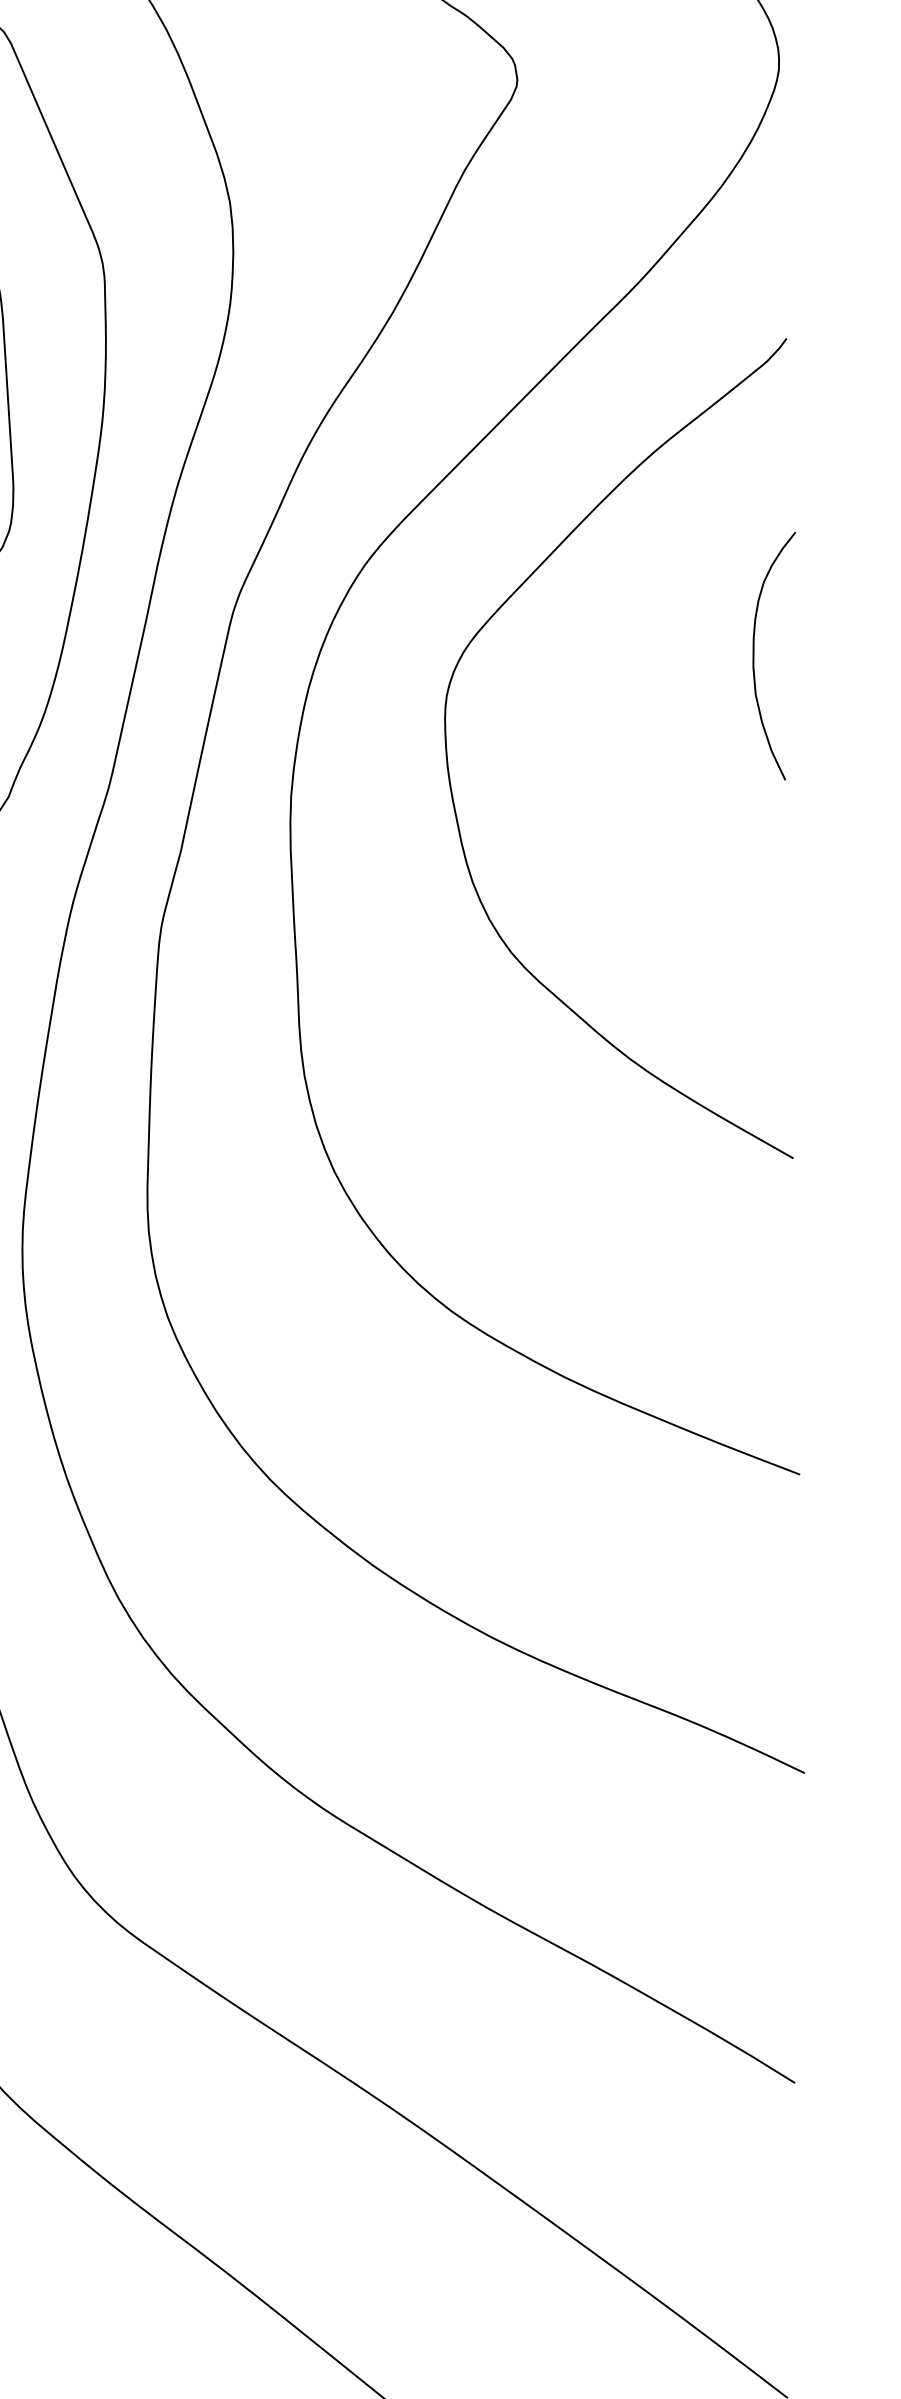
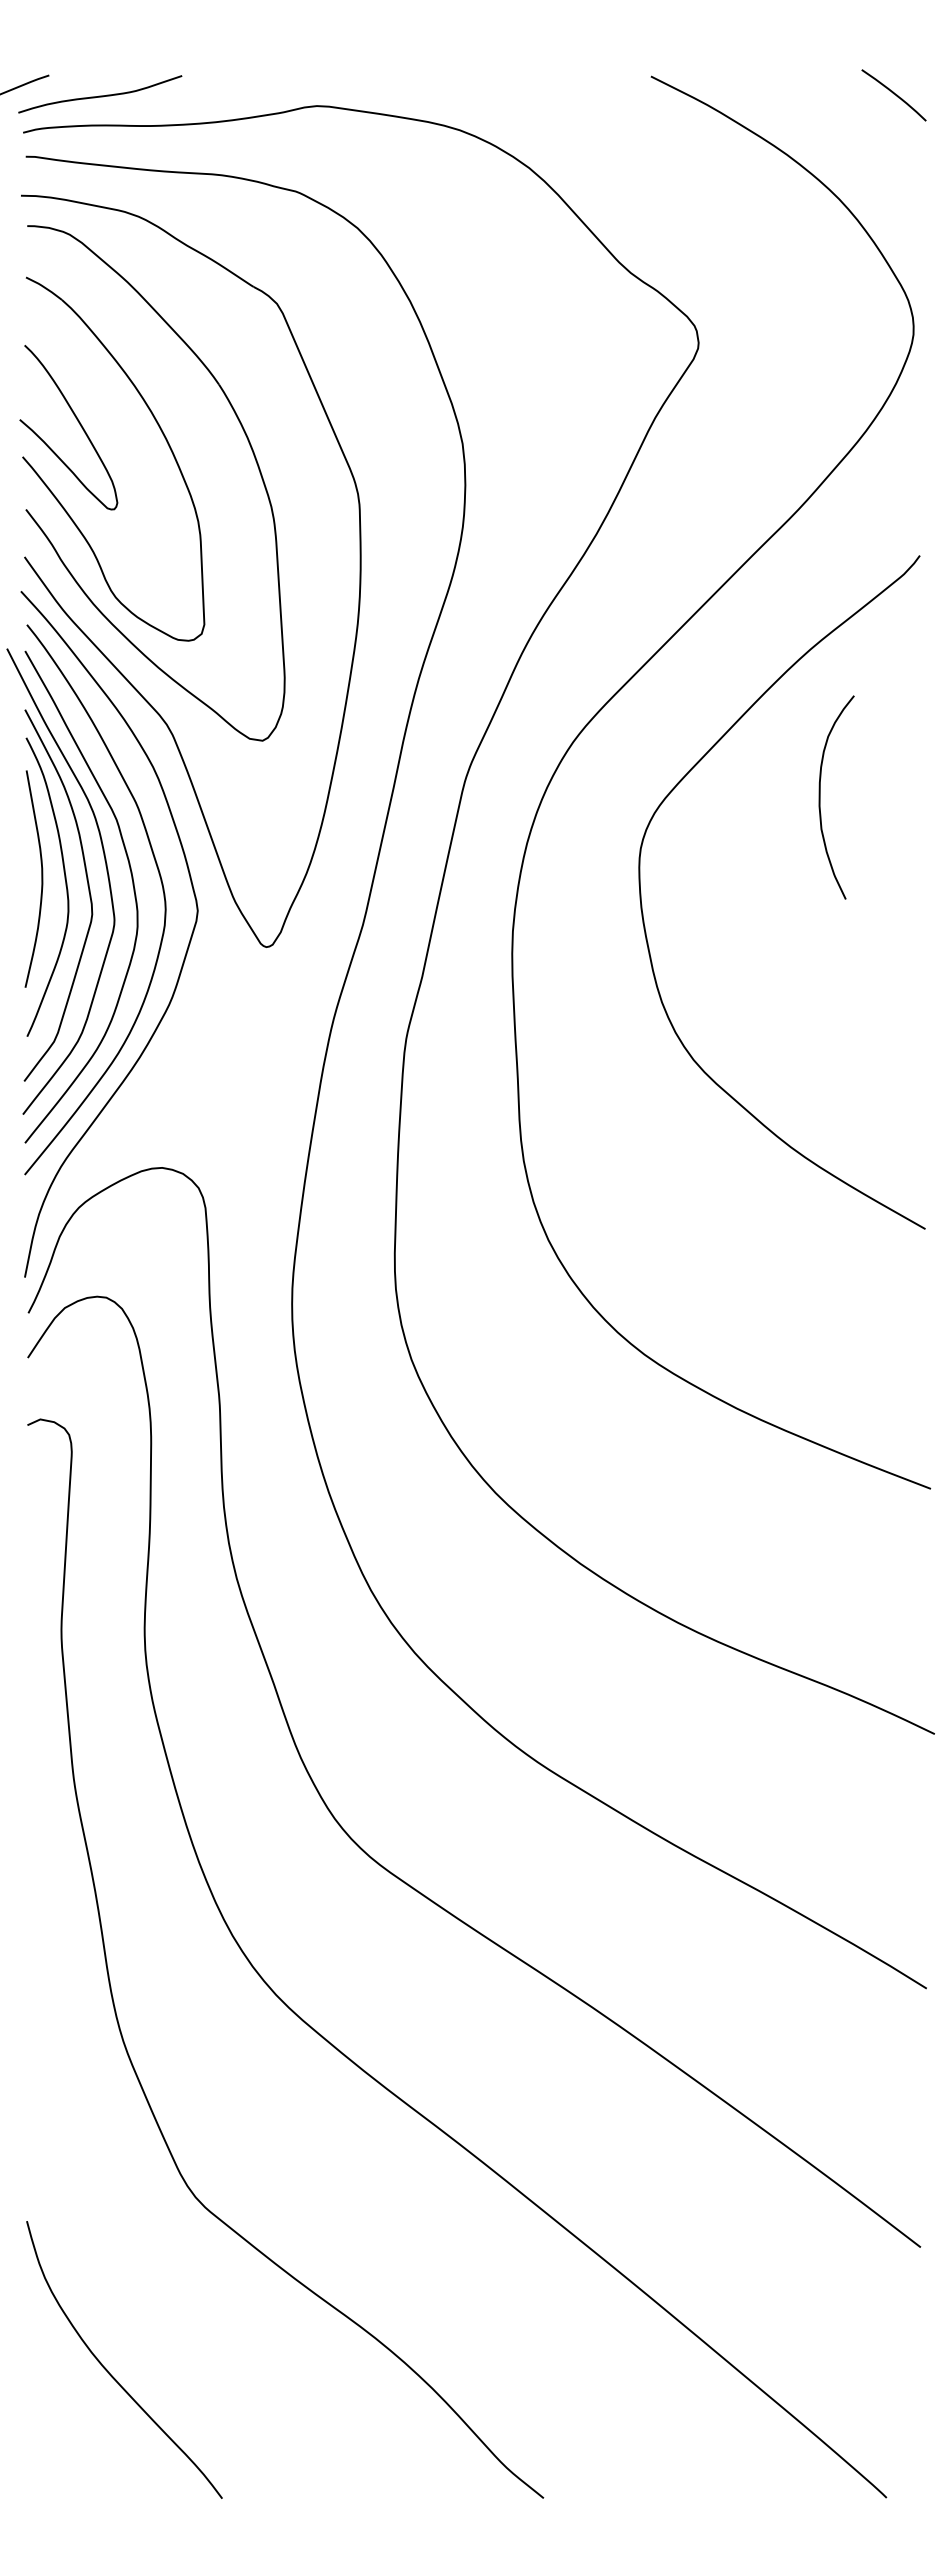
curve: (754, 656) -> (820, 797), moved

